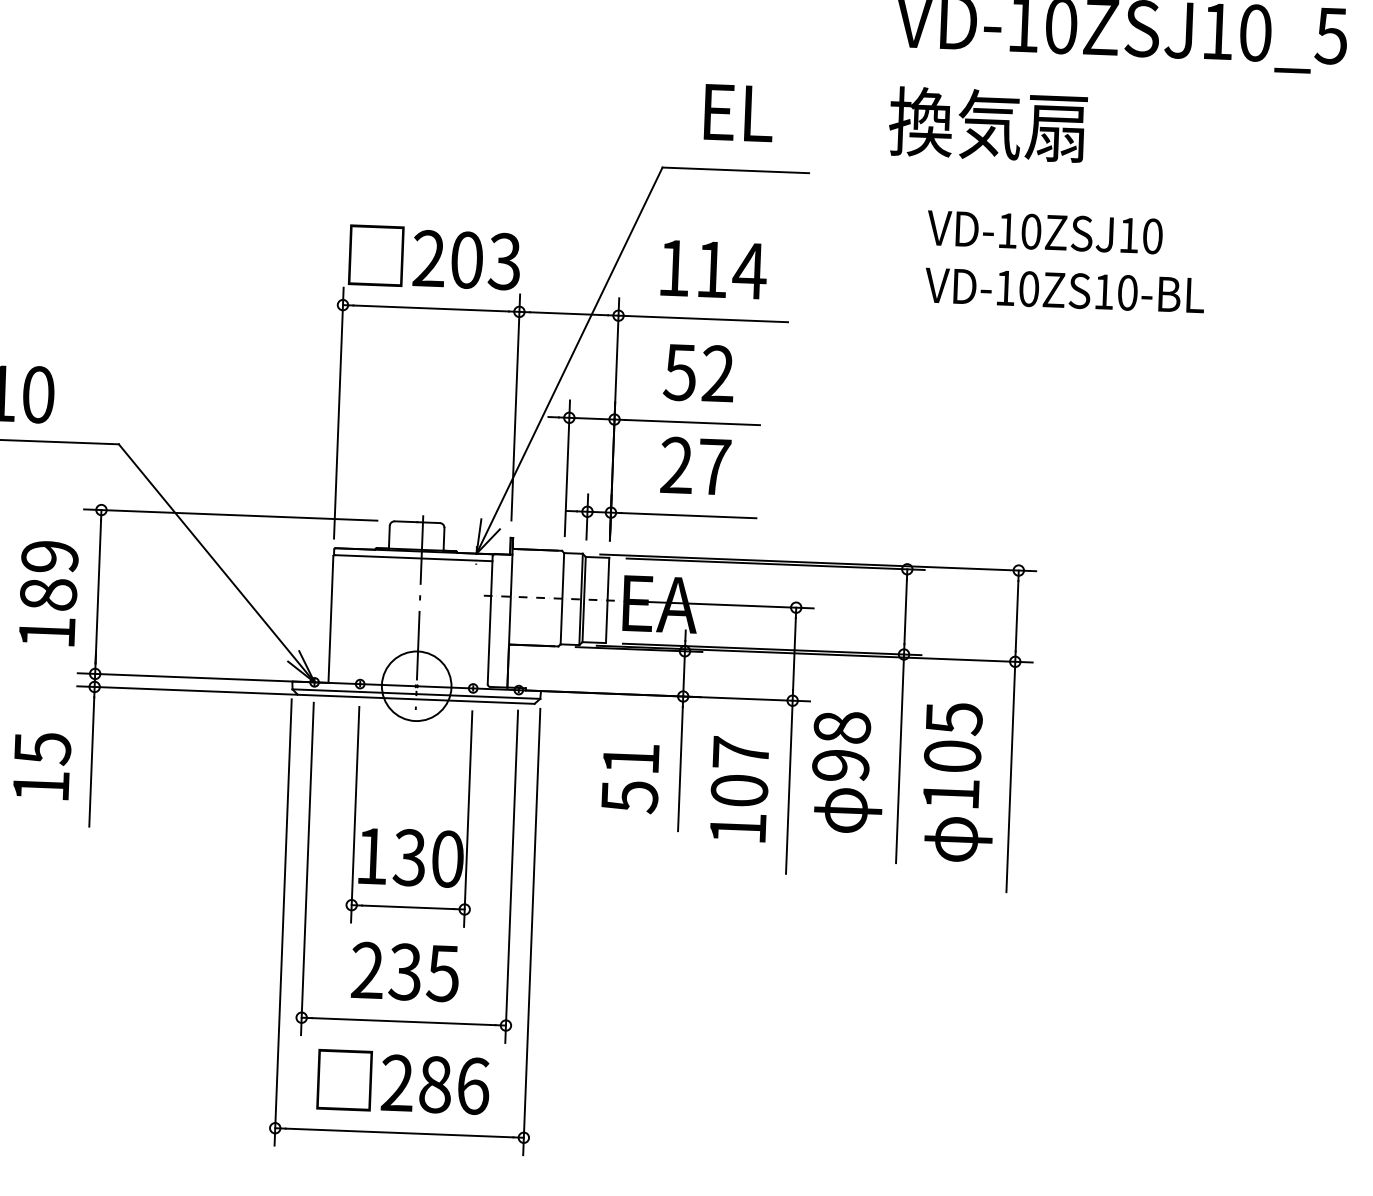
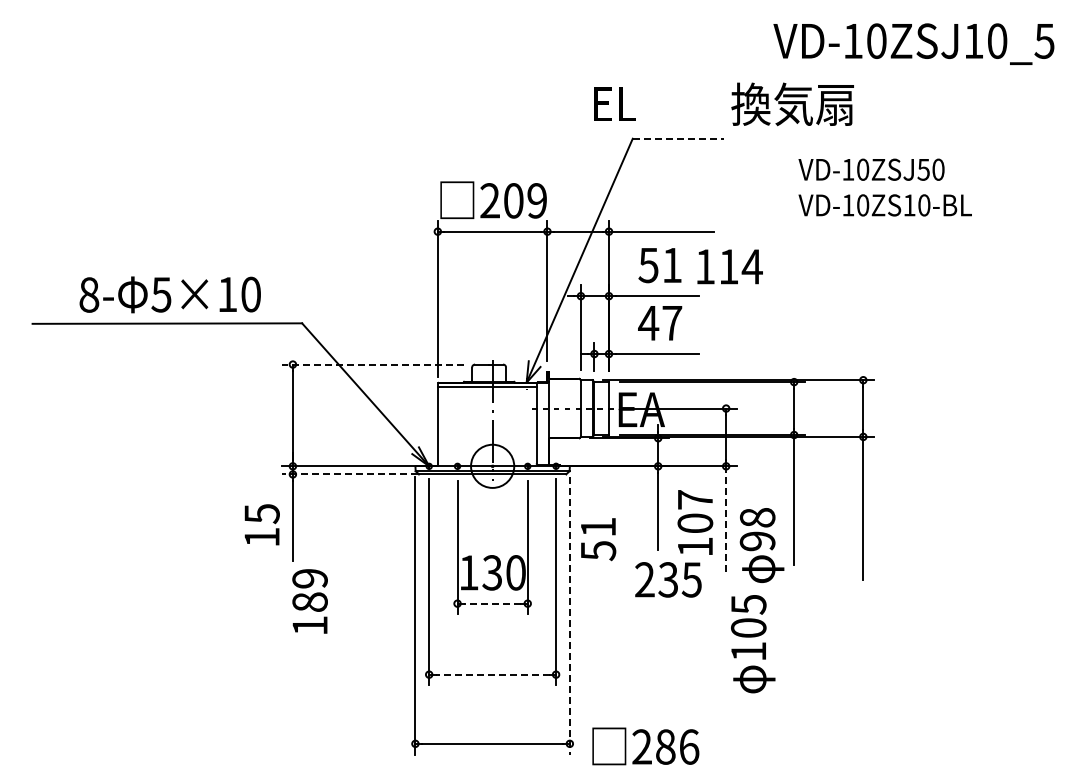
text: (738, 112) -> (614, 103), moved
text: (987, 124) -> (792, 104), moved
line: (736, 170) -> (678, 138), solid -> dashed
text: (1128, 235) -> (923, 169), VD-10ZSJ10 -> VD-10ZSJ50
text: (503, 261) -> (536, 200), 203 -> 209
text: (713, 269) -> (729, 266), moved
text: (717, 372) -> (671, 264), 52 -> 51
text: (676, 464) -> (648, 322), 27 -> 47
line: (229, 514) -> (372, 364), solid -> dashed
text: (47, 593) -> (309, 601), moved
line: (185, 690) -> (349, 474), solid -> dashed
text: (846, 772) -> (761, 545), moved
text: (630, 778) -> (598, 539), moved
text: (959, 783) -> (753, 644), moved
line: (789, 787) -> (726, 520), solid -> dashed
line: (407, 907) -> (492, 603), solid -> dashed
line: (531, 932) -> (569, 616), solid -> dashed
text: (405, 971) -> (668, 579), moved
line: (403, 1021) -> (492, 674), solid -> dashed
text: (402, 1082) -> (645, 746), moved

